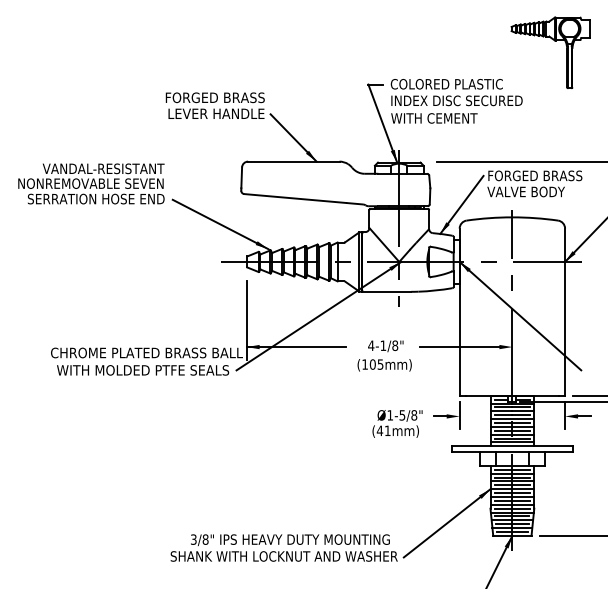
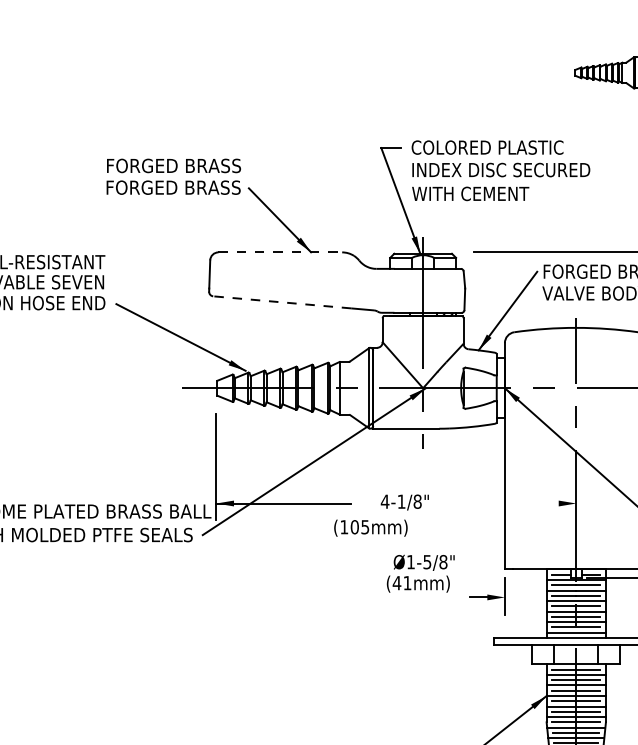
text: (214, 113) -> (172, 187), LEVER HANDLE -> FORGED BRASS
line: (293, 161) -> (279, 252), solid -> dashed
line: (294, 198) -> (281, 302), solid -> dashed
line: (459, 347) -> (504, 504), removed
text: (384, 365) -> (370, 528), moved
text: (397, 423) -> (420, 573), moved

